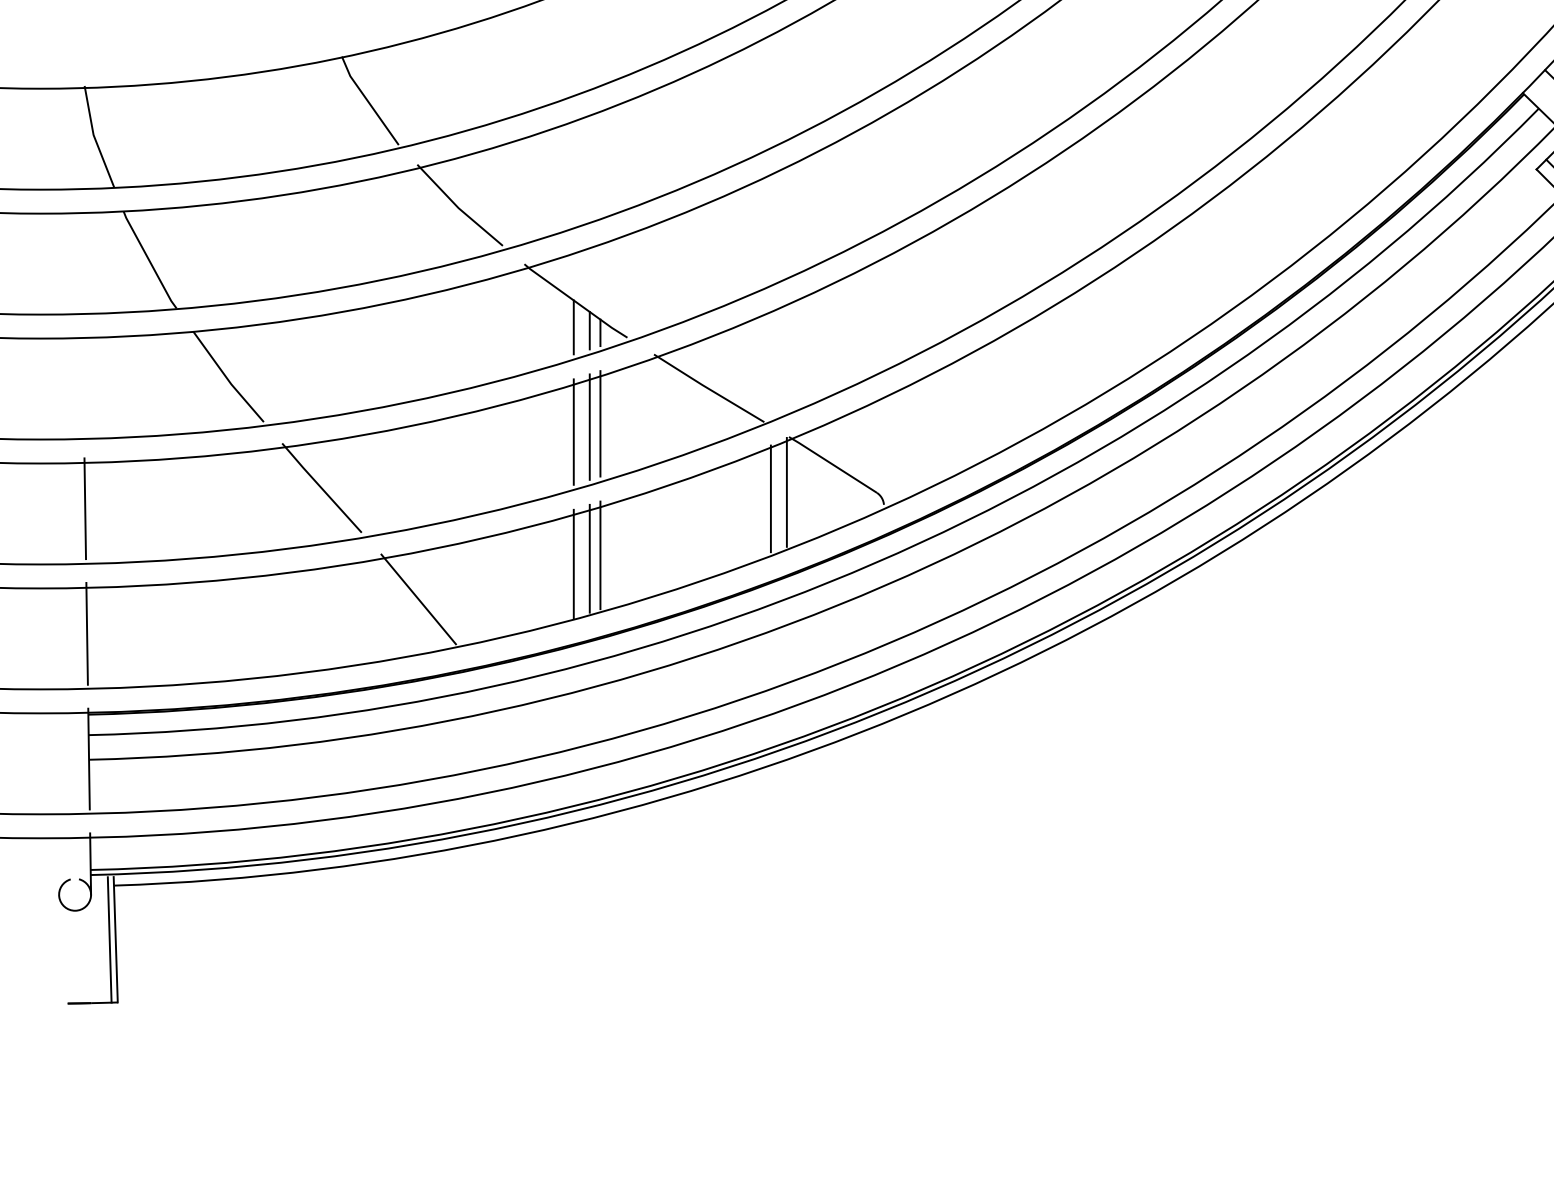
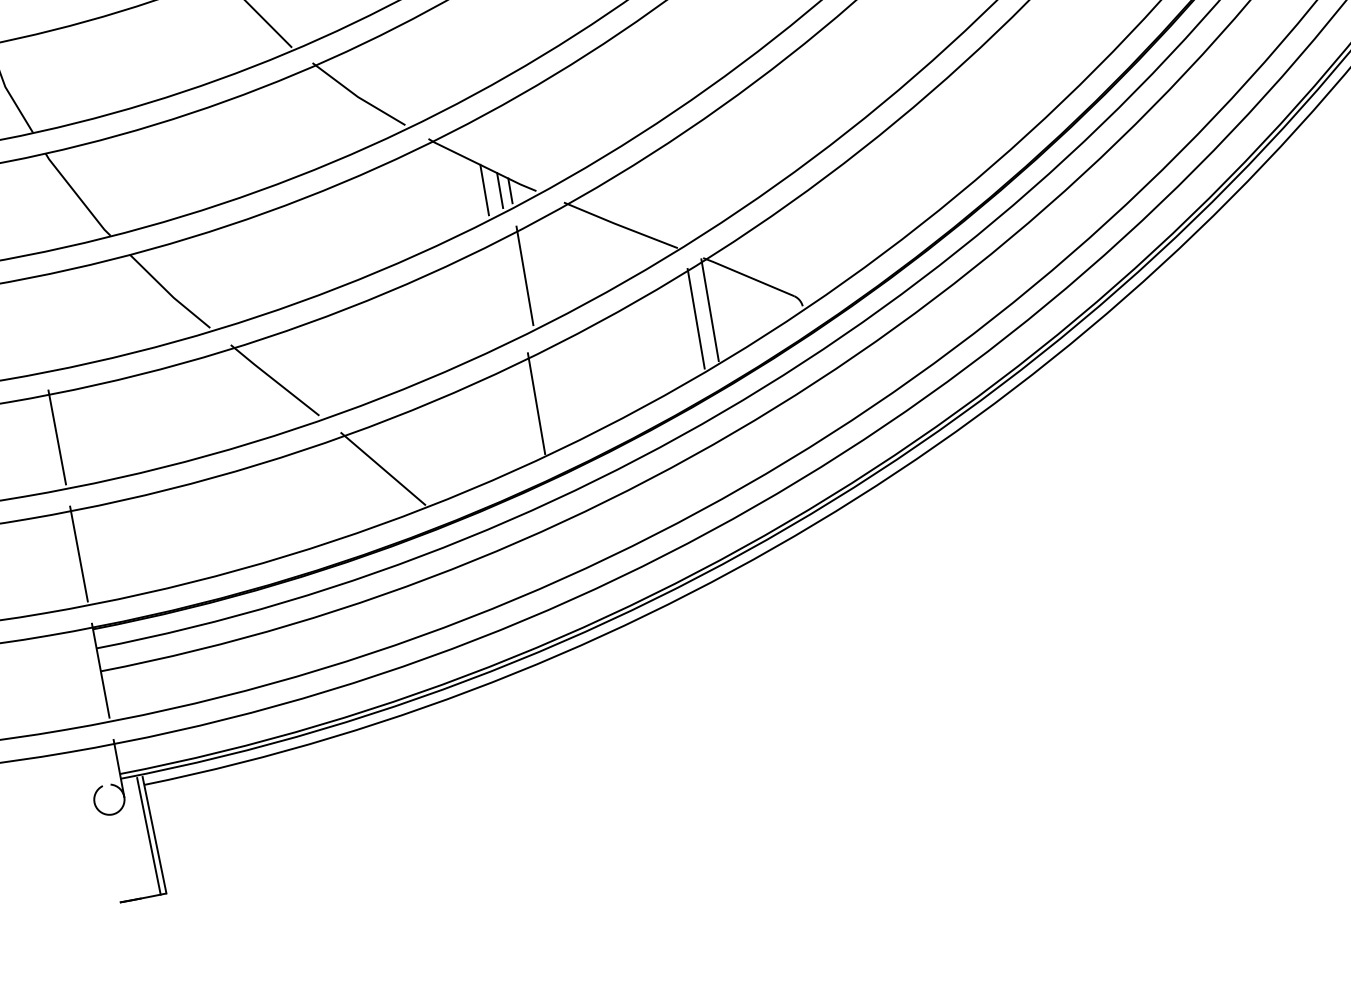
line: (589, 426) -> (515, 280), removed
line: (573, 431) -> (501, 287), removed
line: (600, 555) -> (546, 398), removed
line: (573, 563) -> (522, 410), removed

